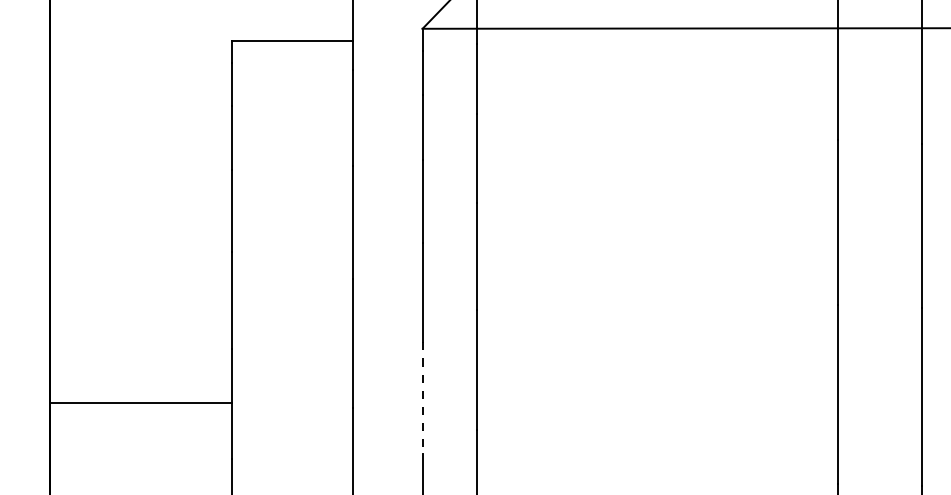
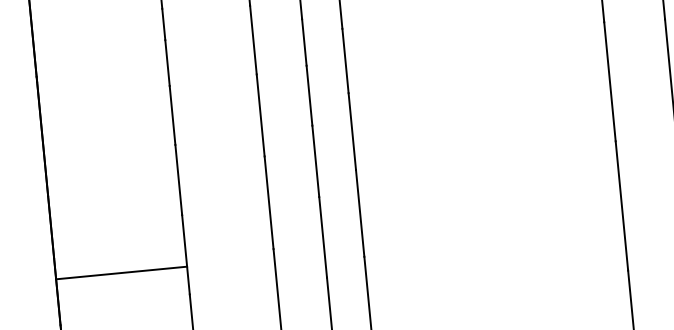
line: (422, 398) -> (323, 237), dashed -> solid
line: (140, 402) -> (121, 272), moved

